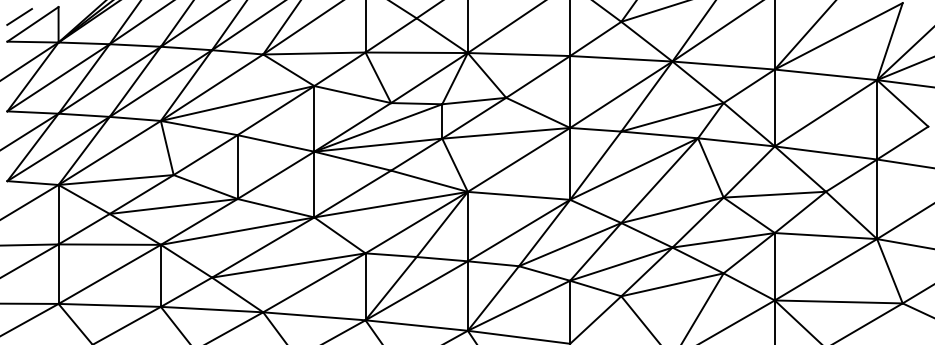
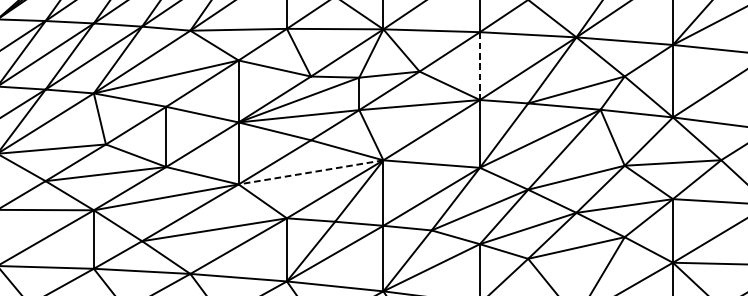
line: (570, 92) -> (480, 66), solid -> dashed
line: (391, 204) -> (311, 172), solid -> dashed

